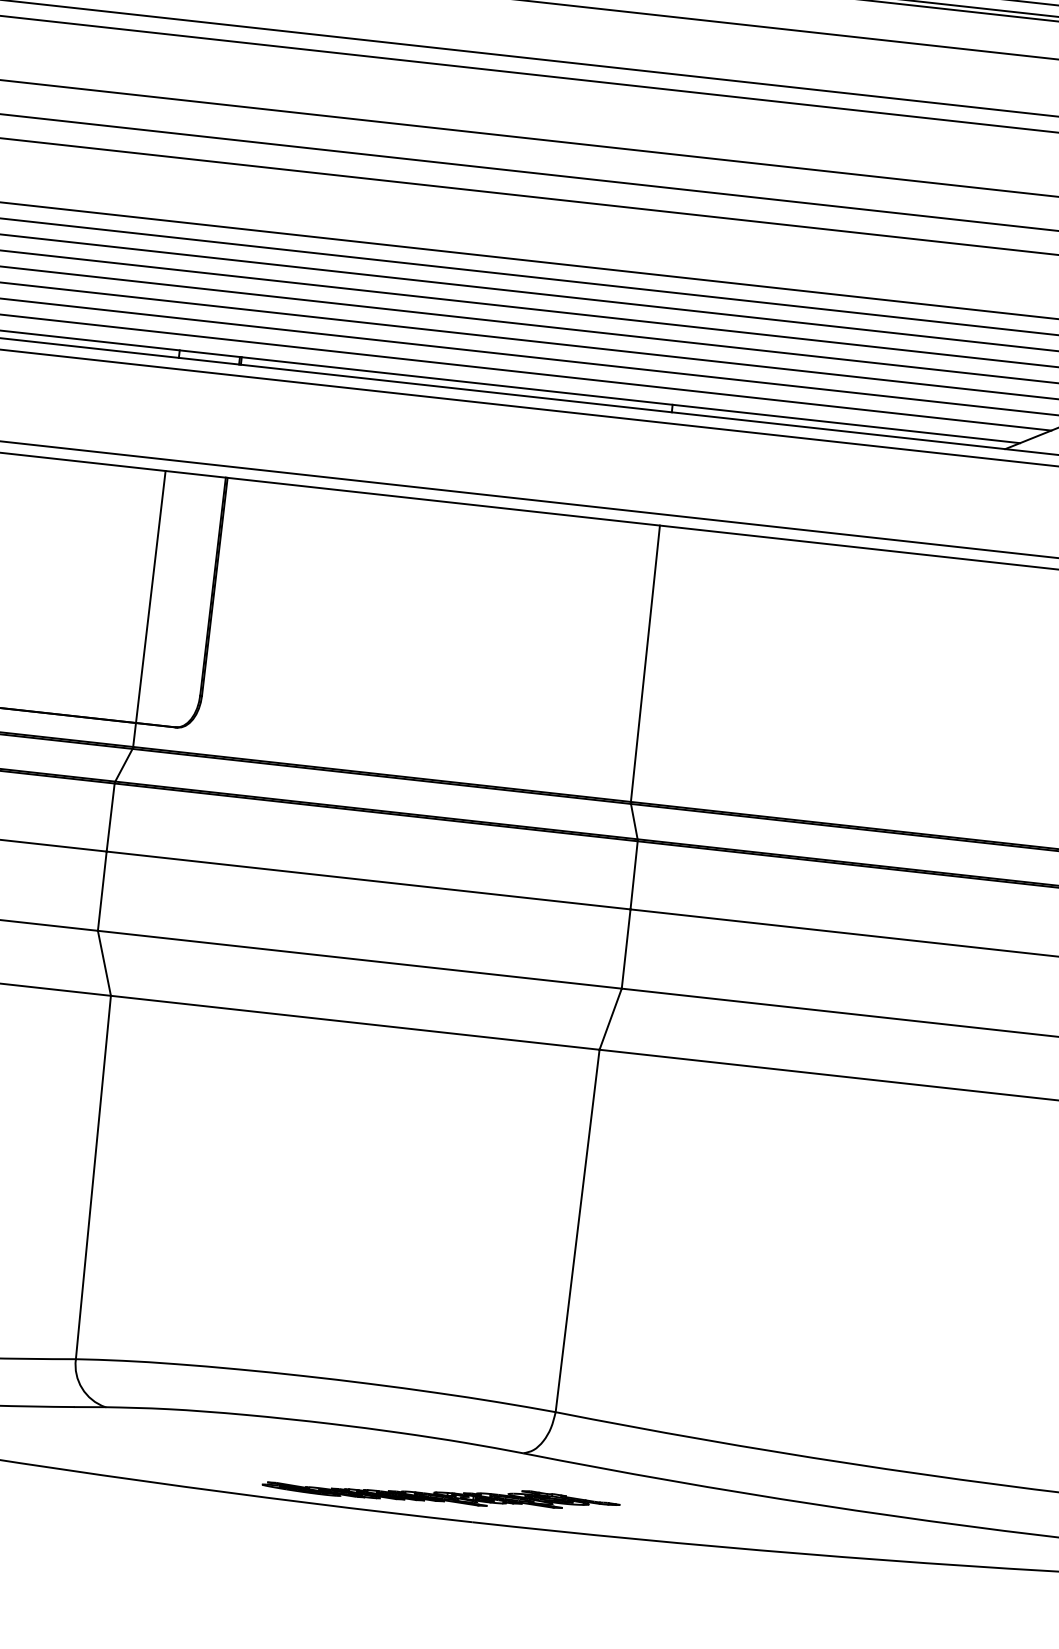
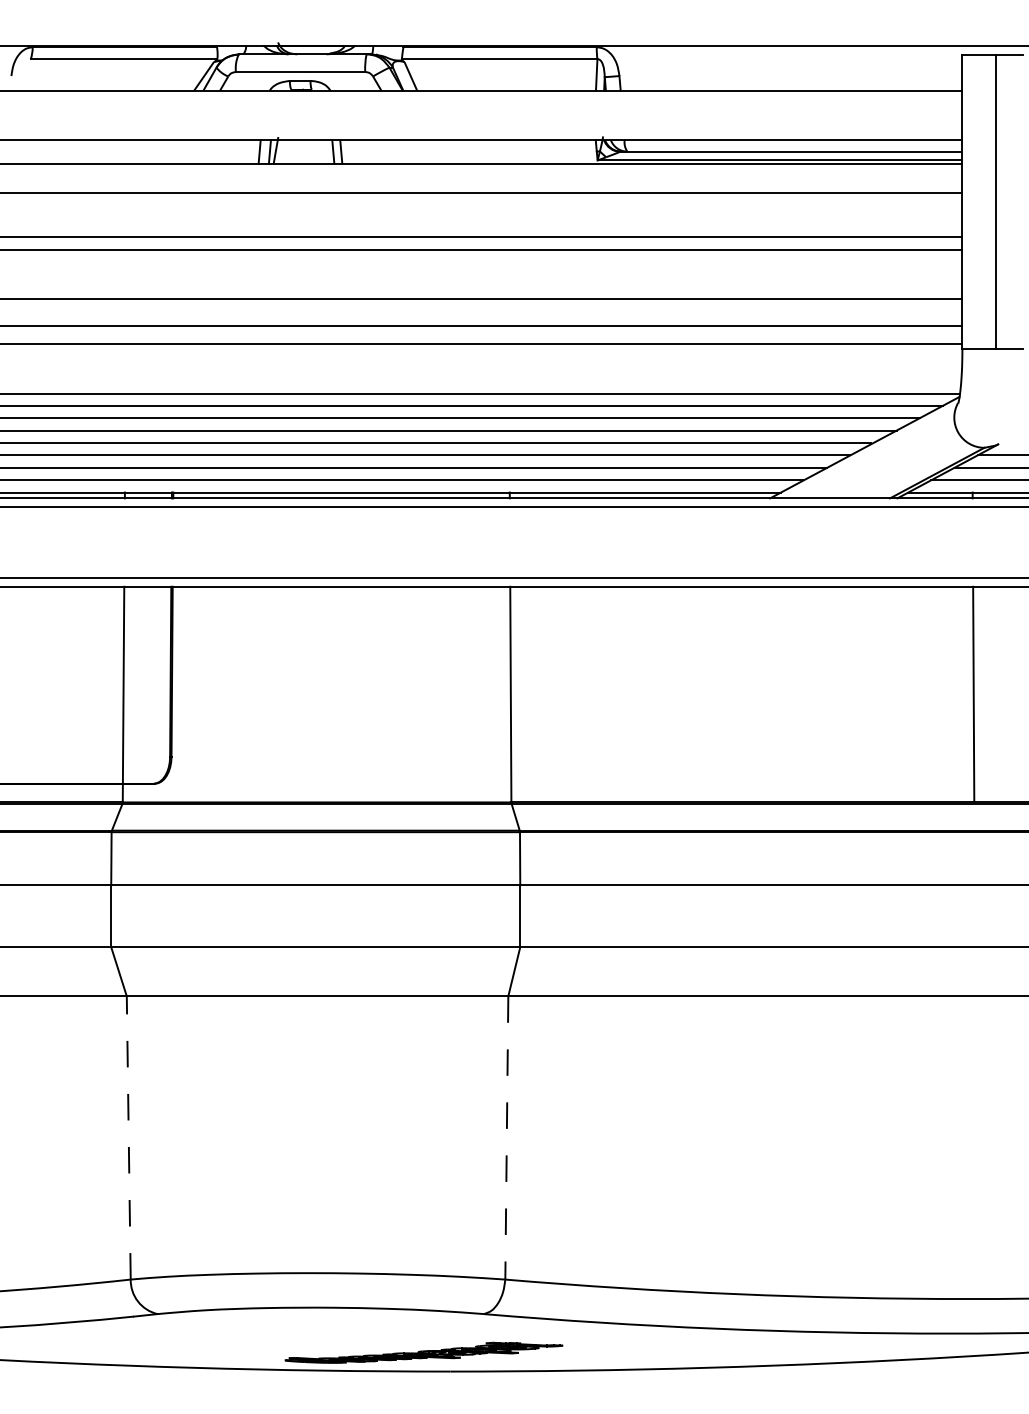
line: (93, 1176) -> (128, 1137), solid -> dashed
line: (577, 1230) -> (506, 1137), solid -> dashed

